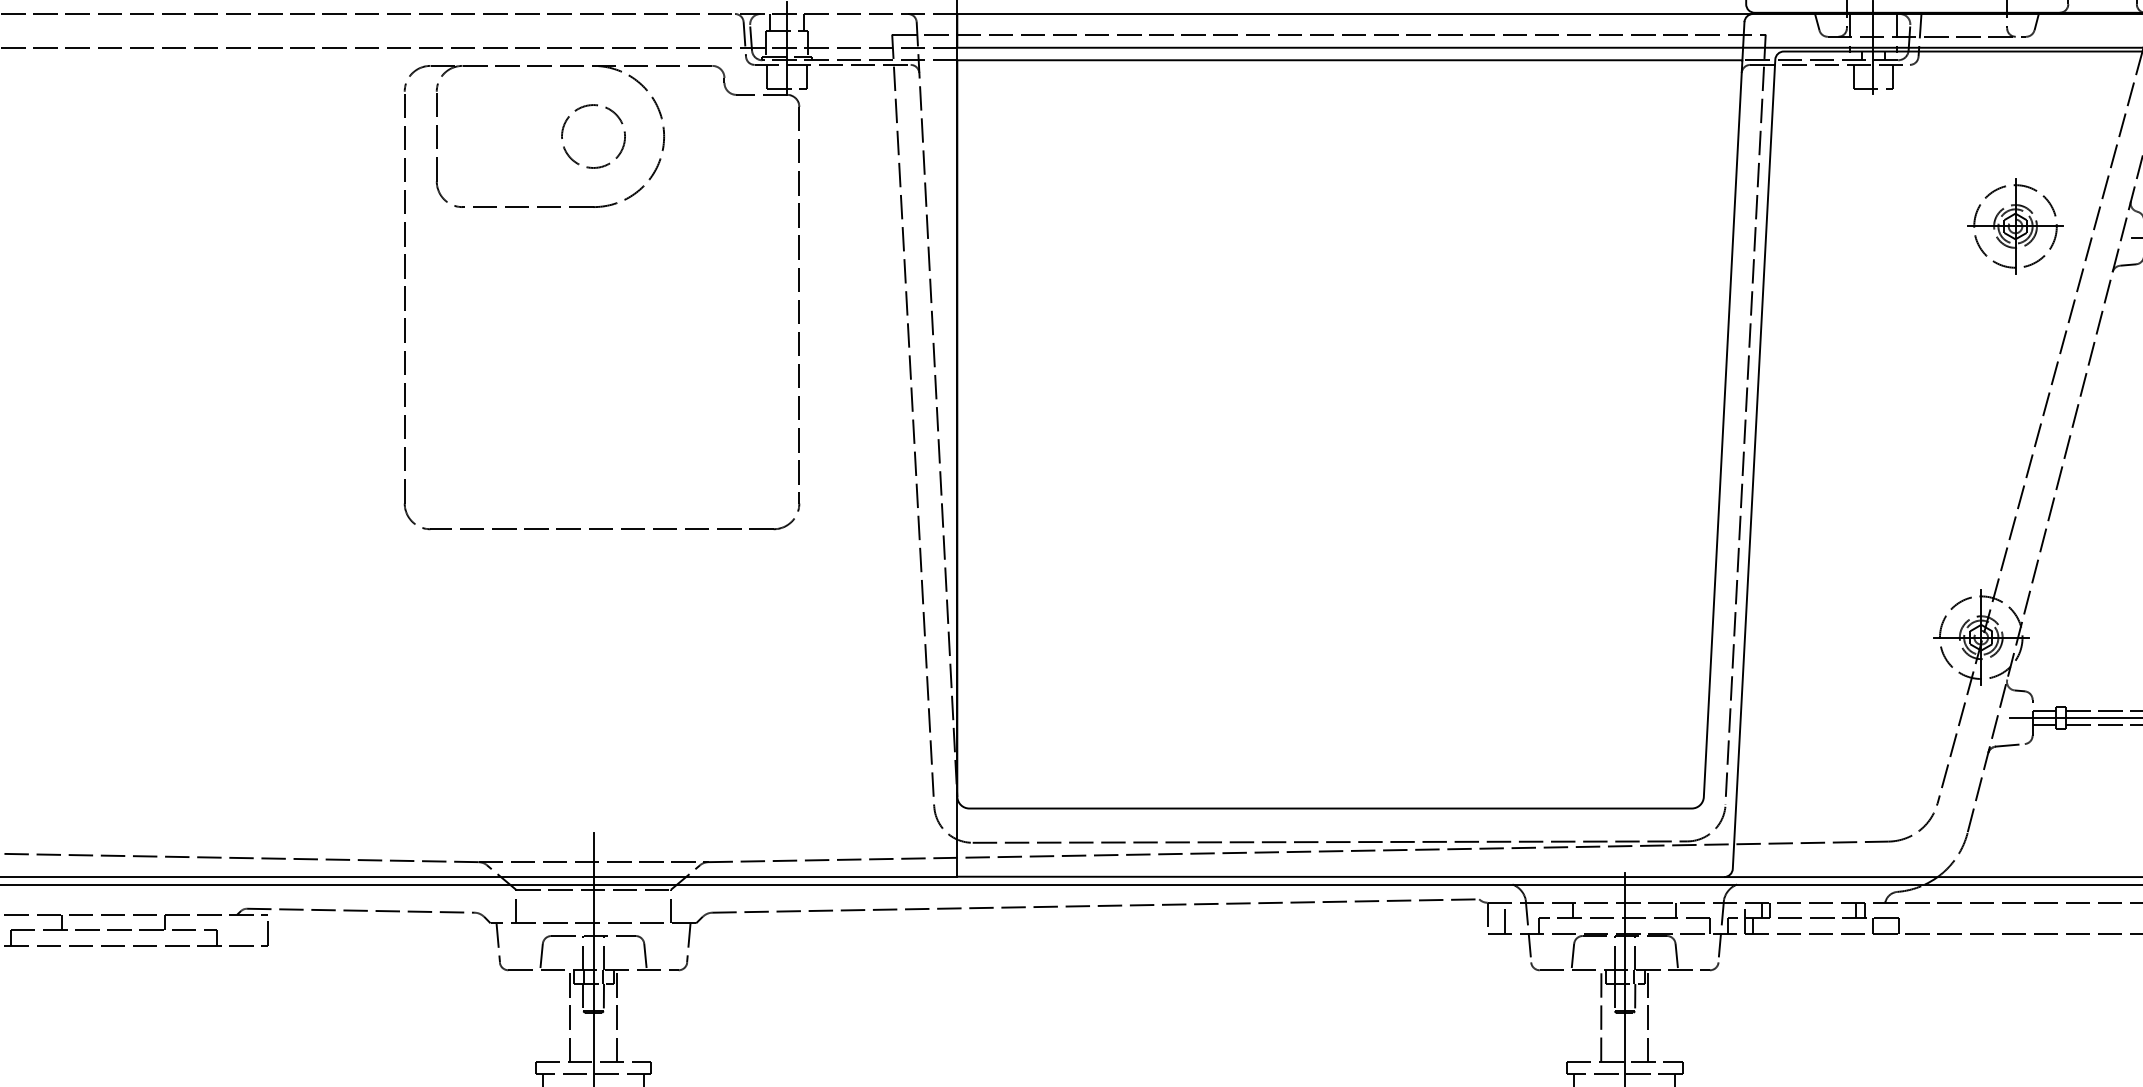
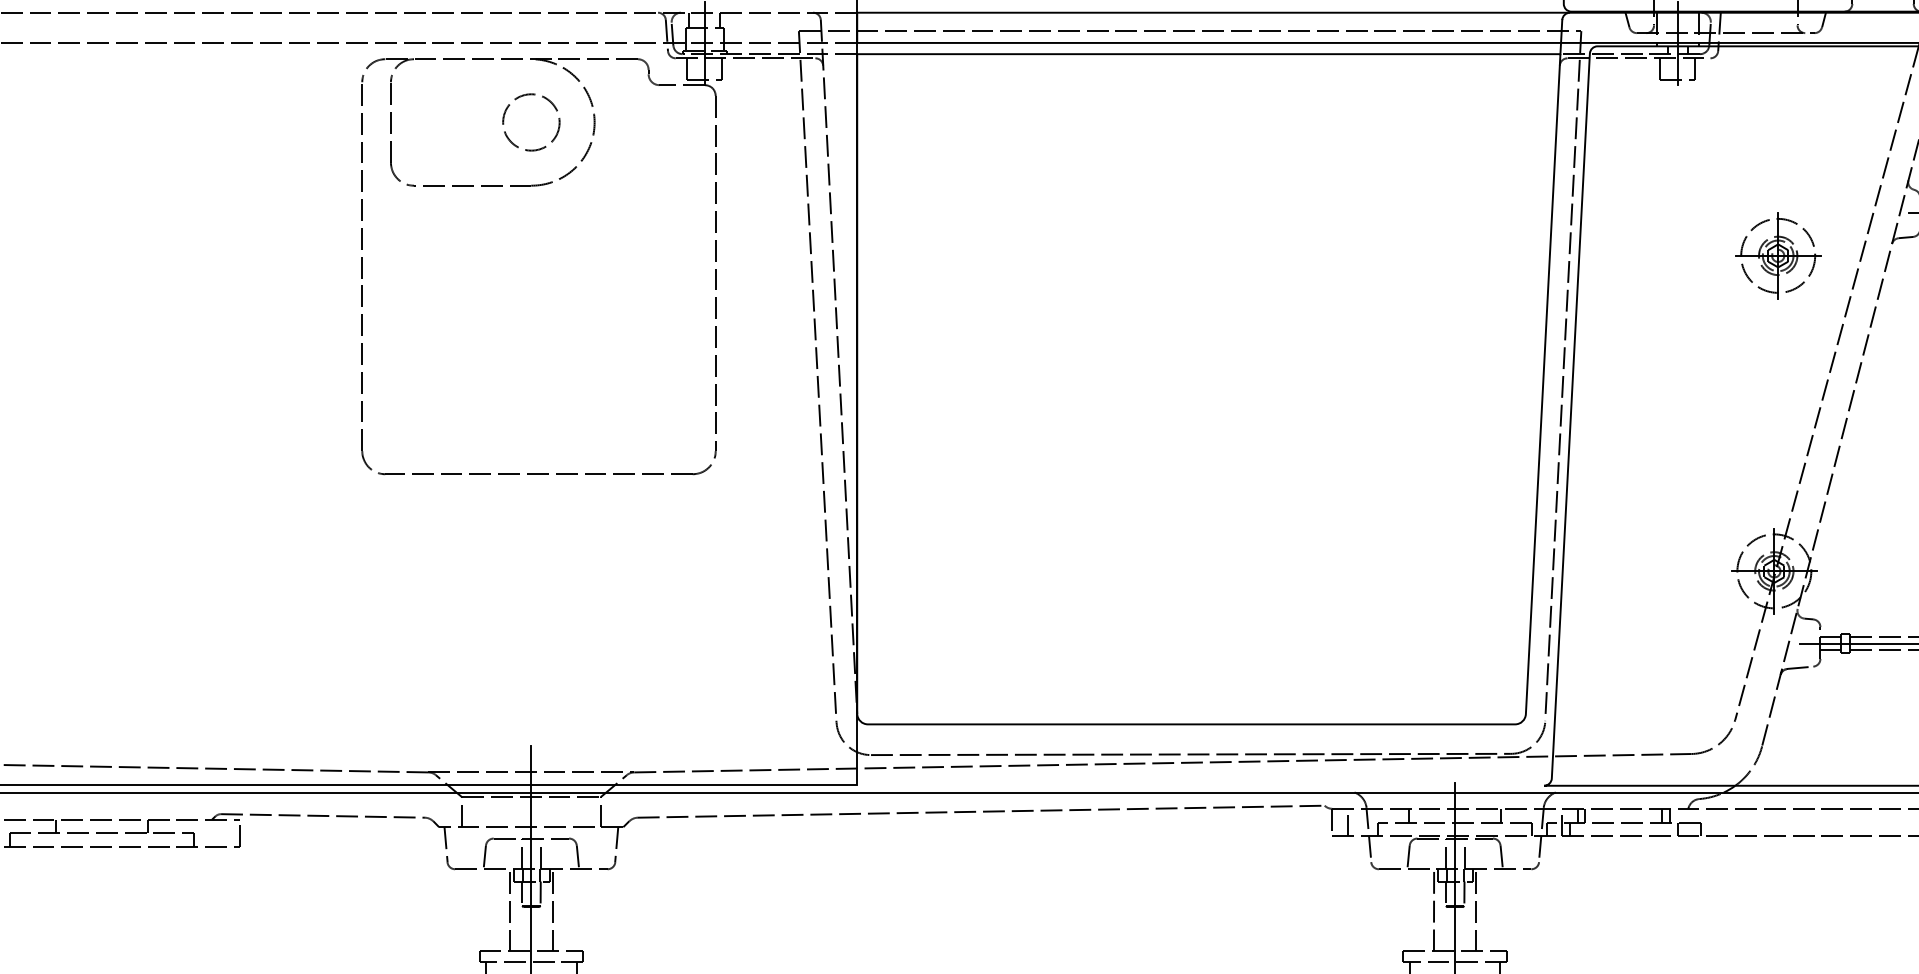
part: (2015, 226) -> (1778, 255), moved
line: (1340, 876) -> (1200, 785), removed

